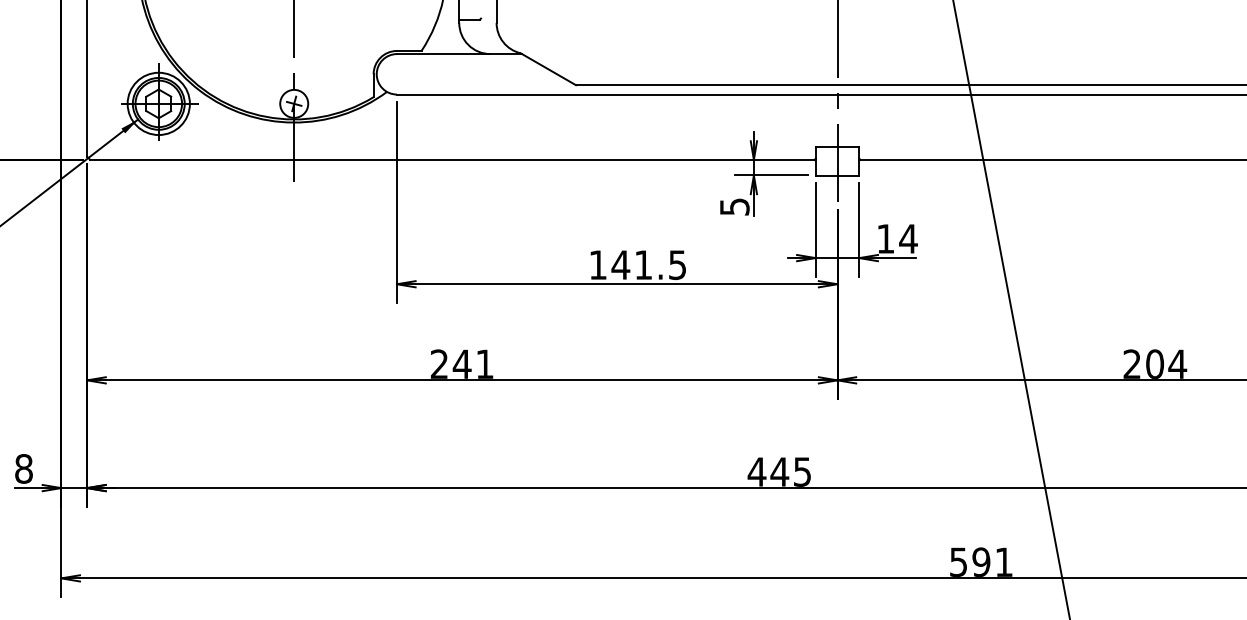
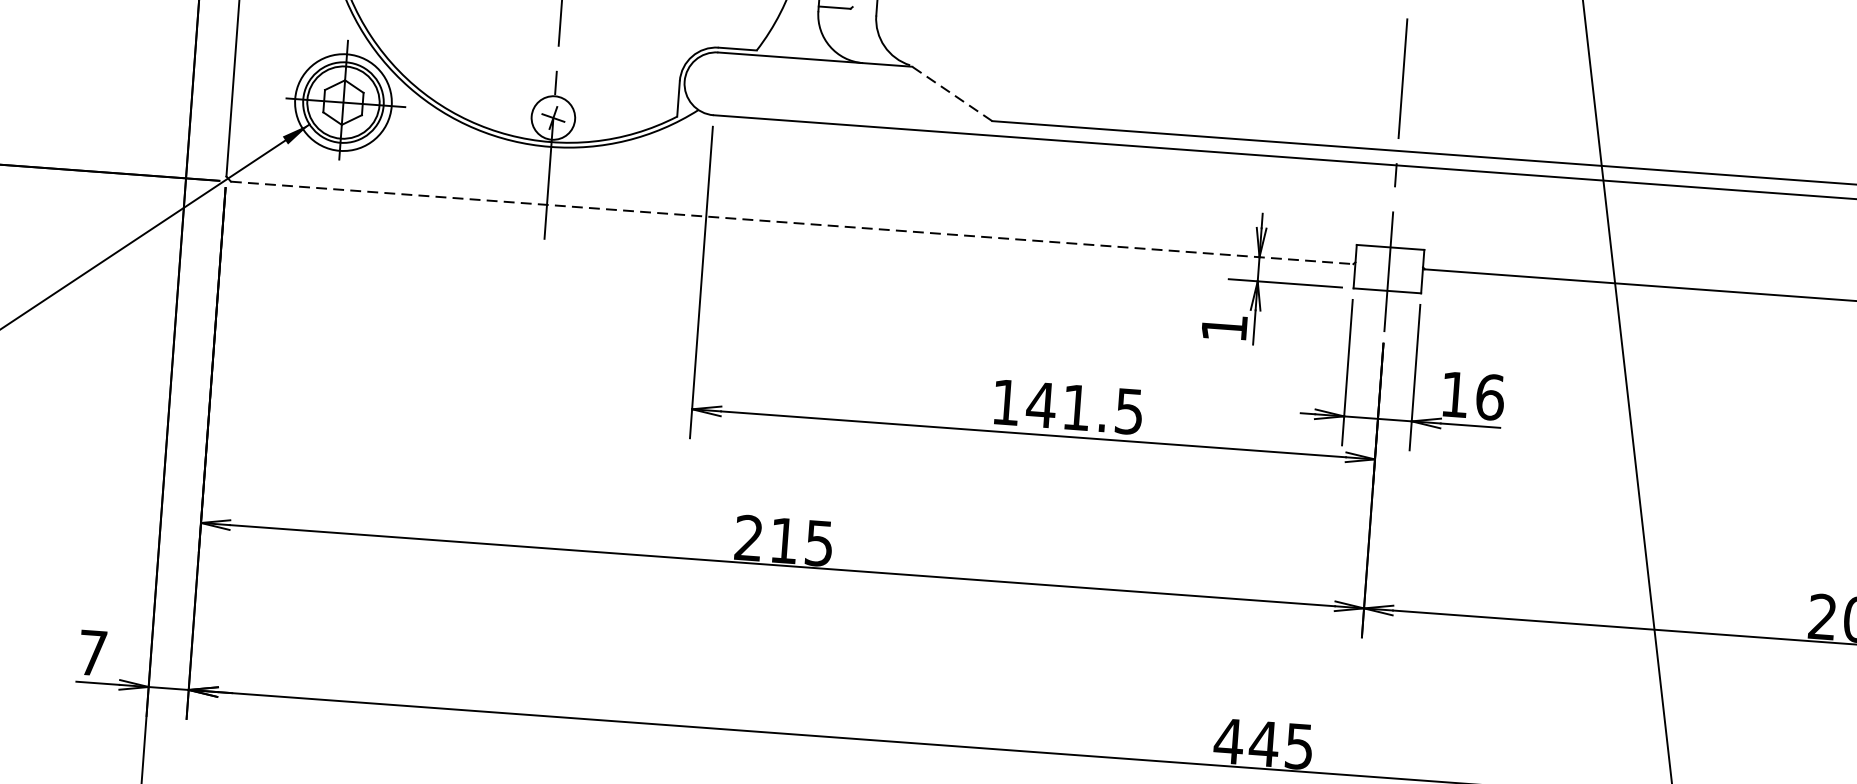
line: (548, 69) -> (951, 93), solid -> dashed
line: (453, 159) -> (793, 222), solid -> dashed
text: (734, 206) -> (1224, 327), 5 -> 1
text: (908, 238) -> (1490, 396), 14 -> 16
text: (472, 363) -> (800, 540), 241 -> 215
text: (23, 468) -> (92, 652), 8 -> 7

